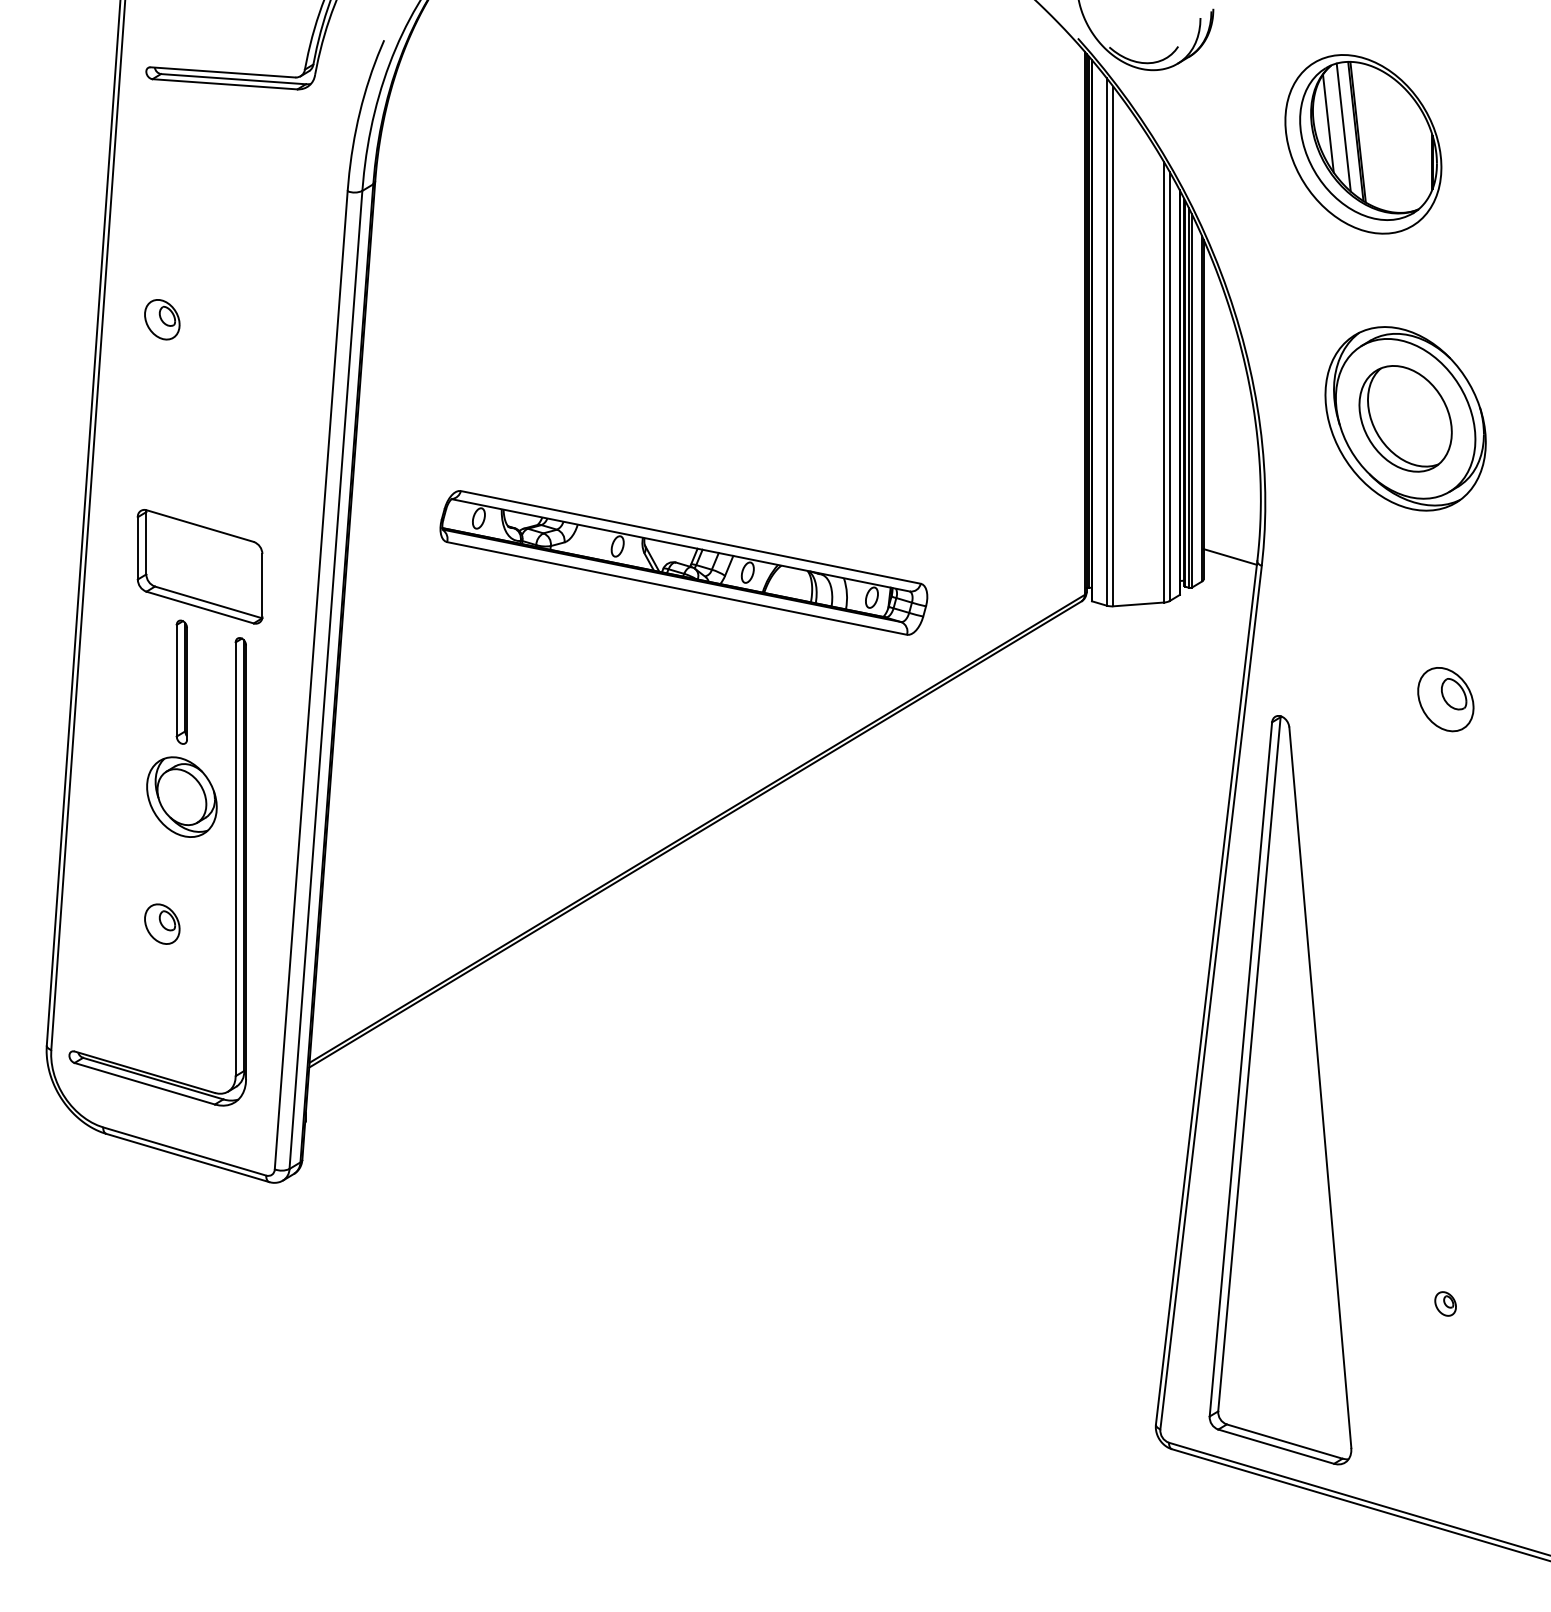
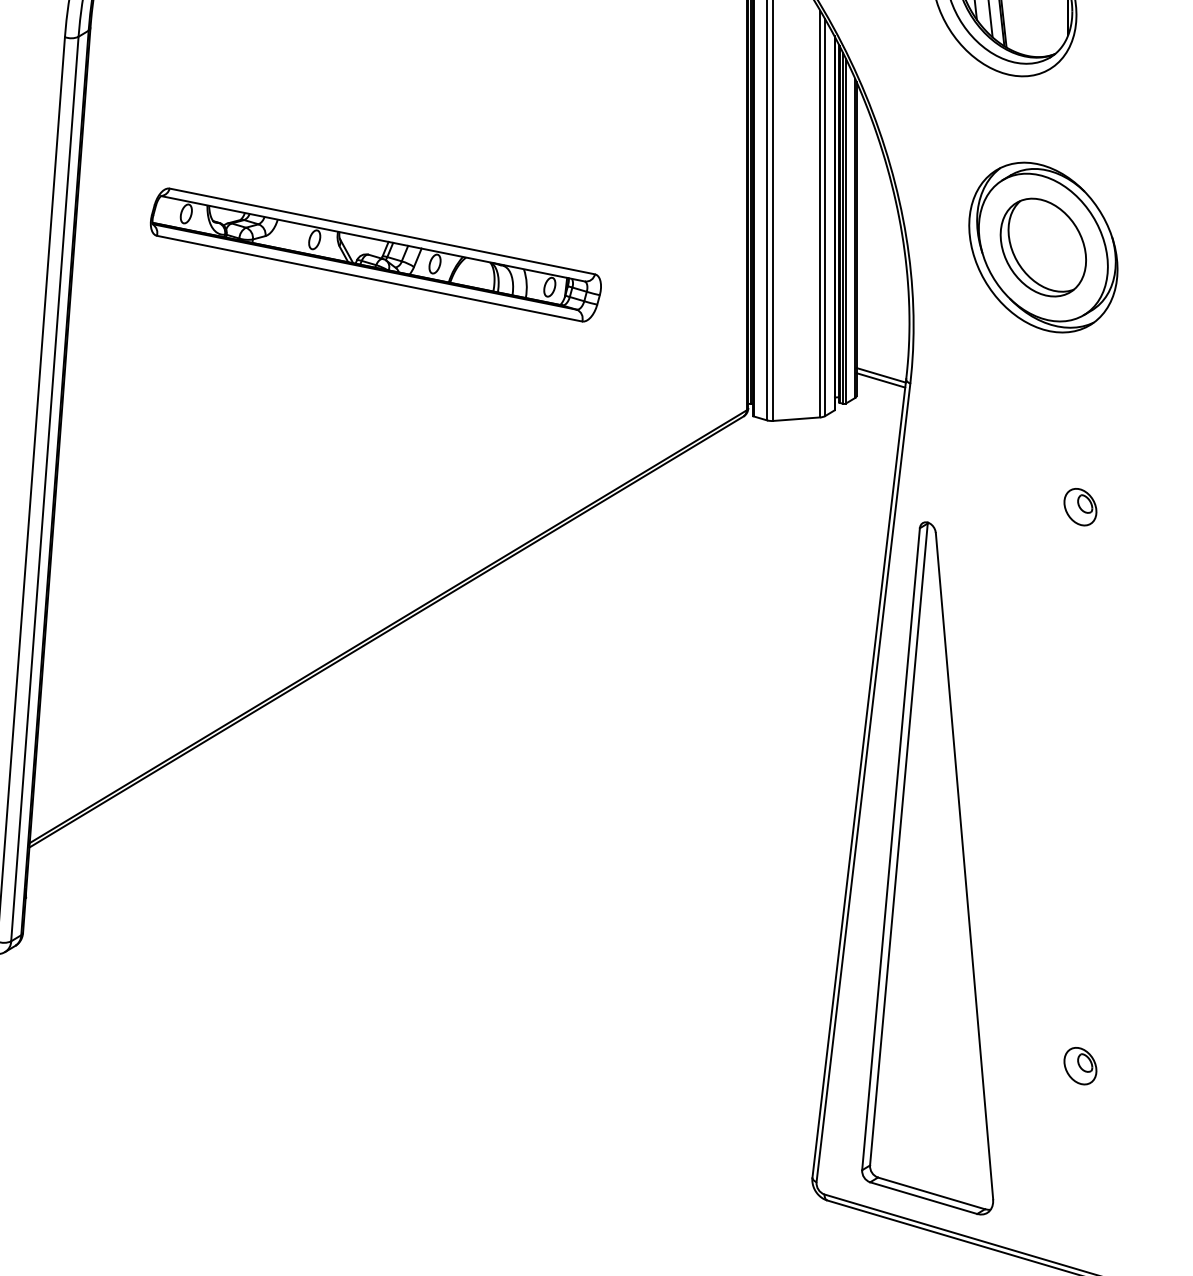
part: (683, 562) -> (375, 254), moved
line: (1229, 562) -> (880, 380), added
part: (1445, 699) -> (1080, 507), size x0.62
part: (1445, 1303) -> (1080, 1065), size x1.67

